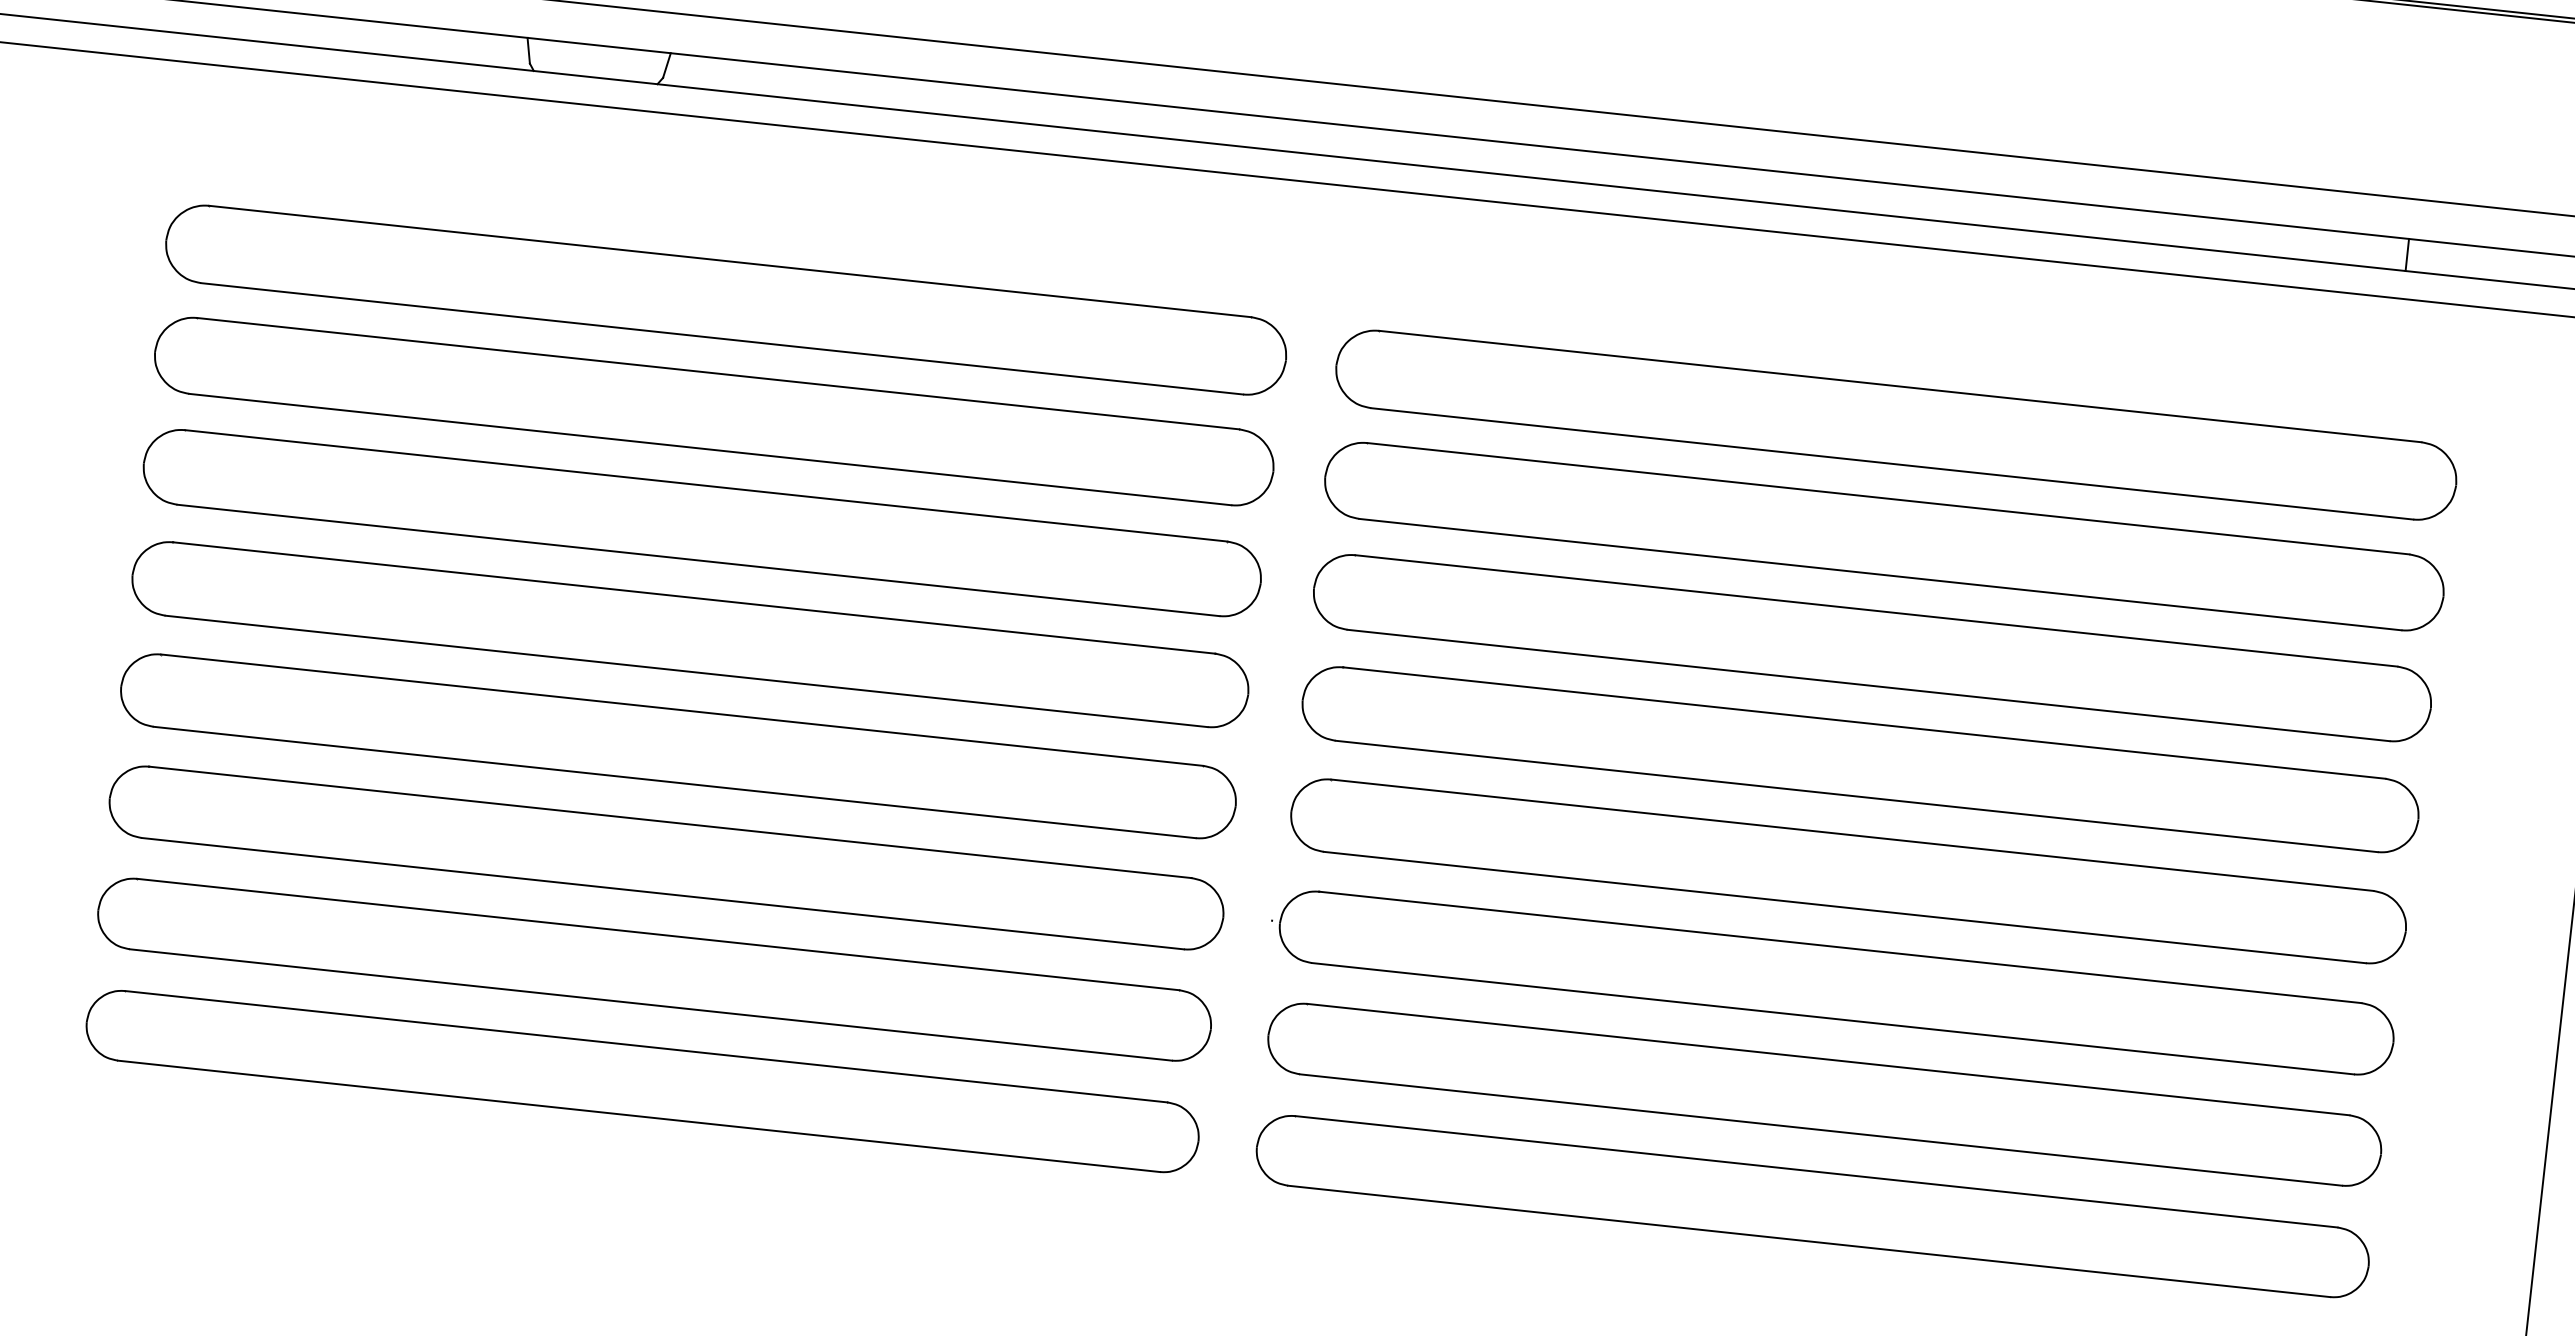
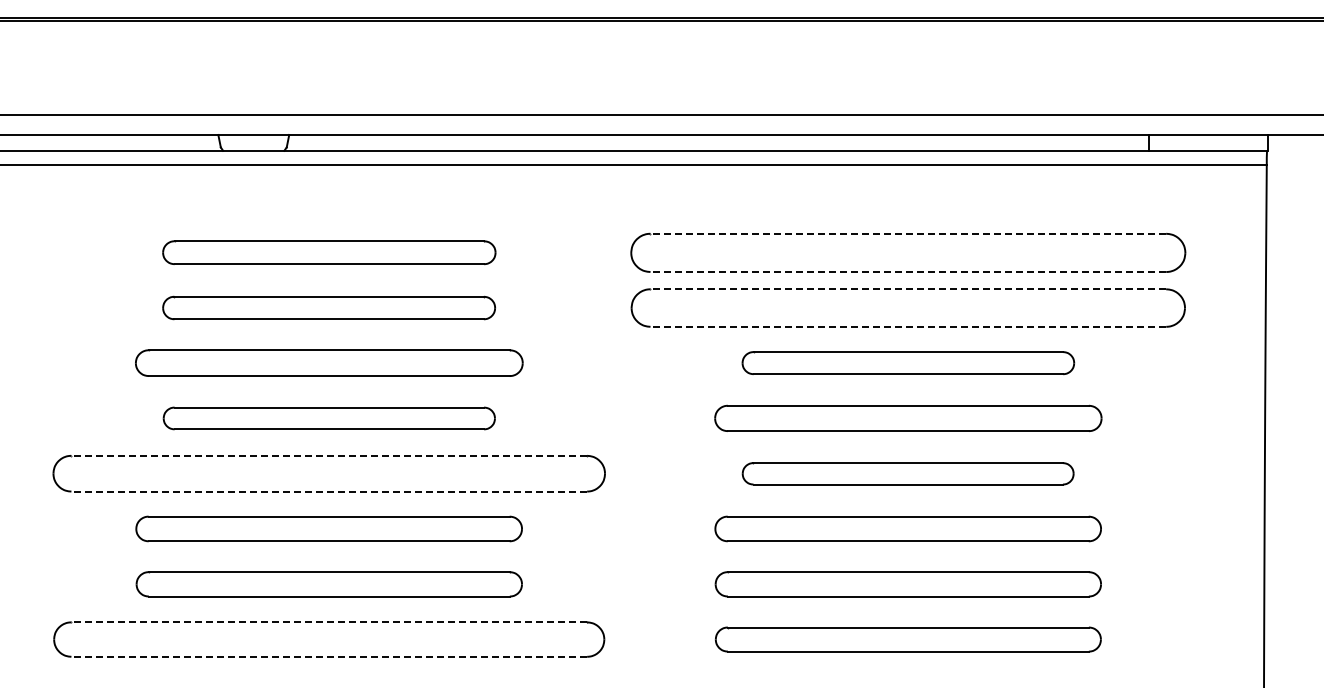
part: (726, 299) -> (329, 252), size x0.6
line: (1900, 386) -> (908, 233), solid -> dashed
part: (712, 410) -> (328, 307), size x0.6
line: (1892, 464) -> (908, 272), solid -> dashed
line: (1888, 499) -> (908, 289), solid -> dashed
part: (703, 521) -> (329, 362), size x0.7
line: (1880, 573) -> (908, 326), solid -> dashed
part: (690, 634) -> (329, 418), size x0.6
part: (1873, 646) -> (908, 362), size x0.6
line: (682, 709) -> (329, 455), solid -> dashed
part: (1860, 759) -> (908, 418), size x0.7
line: (675, 782) -> (329, 491), solid -> dashed
part: (665, 856) -> (328, 528), size x0.7
part: (1847, 870) -> (907, 473), size x0.6
part: (655, 970) -> (329, 584), size x0.7
part: (1835, 981) -> (907, 528), size x0.7
line: (646, 1047) -> (329, 622), solid -> dashed
part: (1825, 1095) -> (908, 584), size x0.7
line: (639, 1115) -> (329, 656), solid -> dashed
part: (1813, 1206) -> (908, 639), size x0.7

